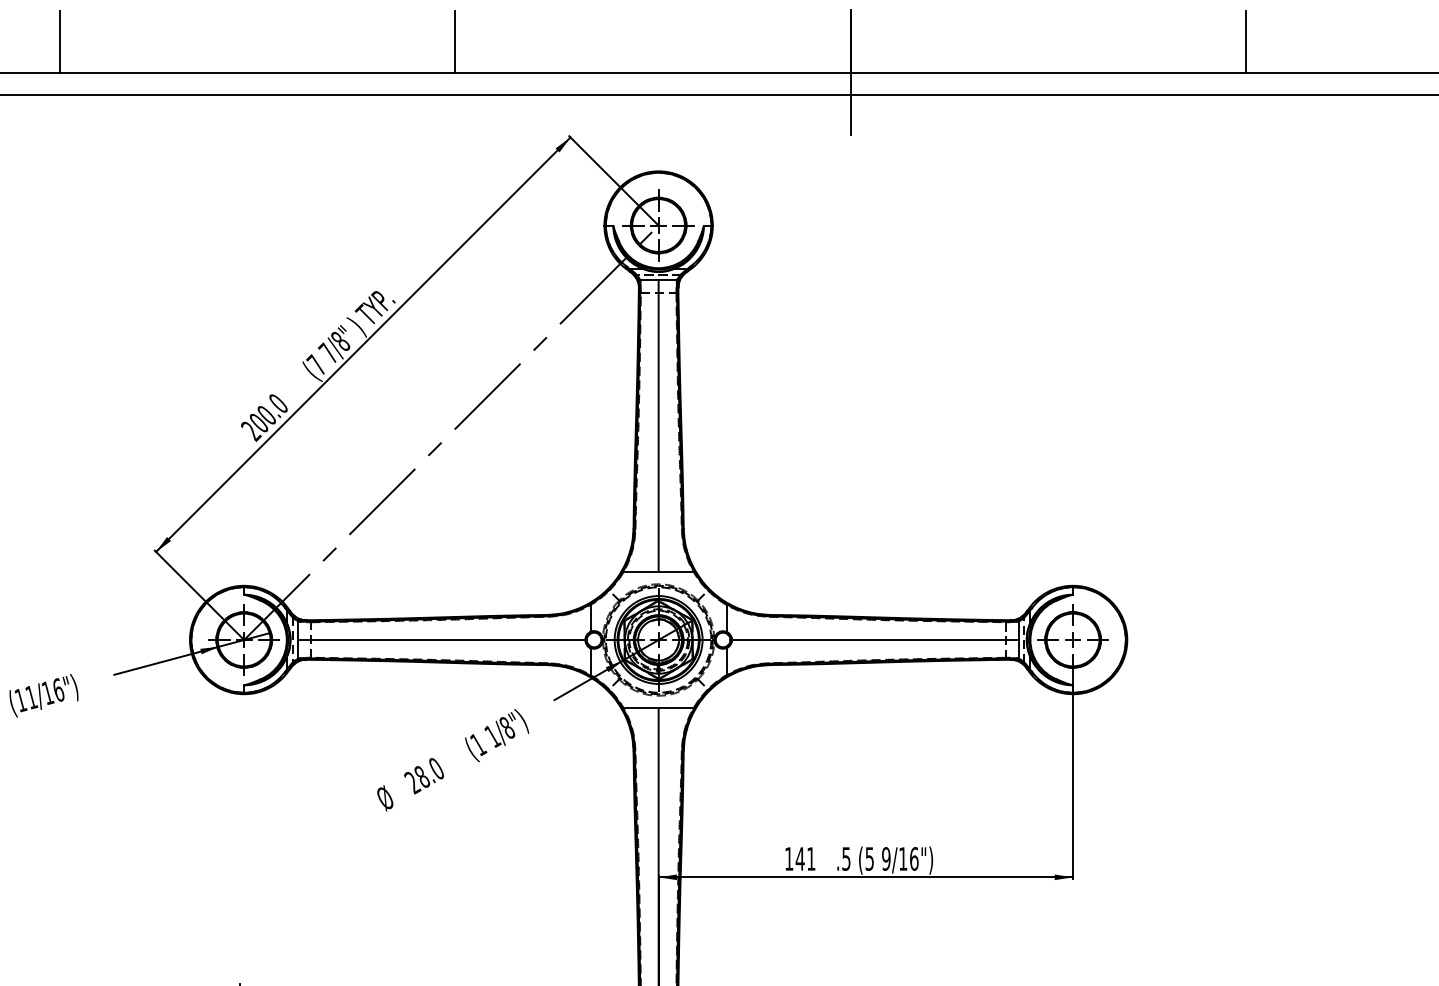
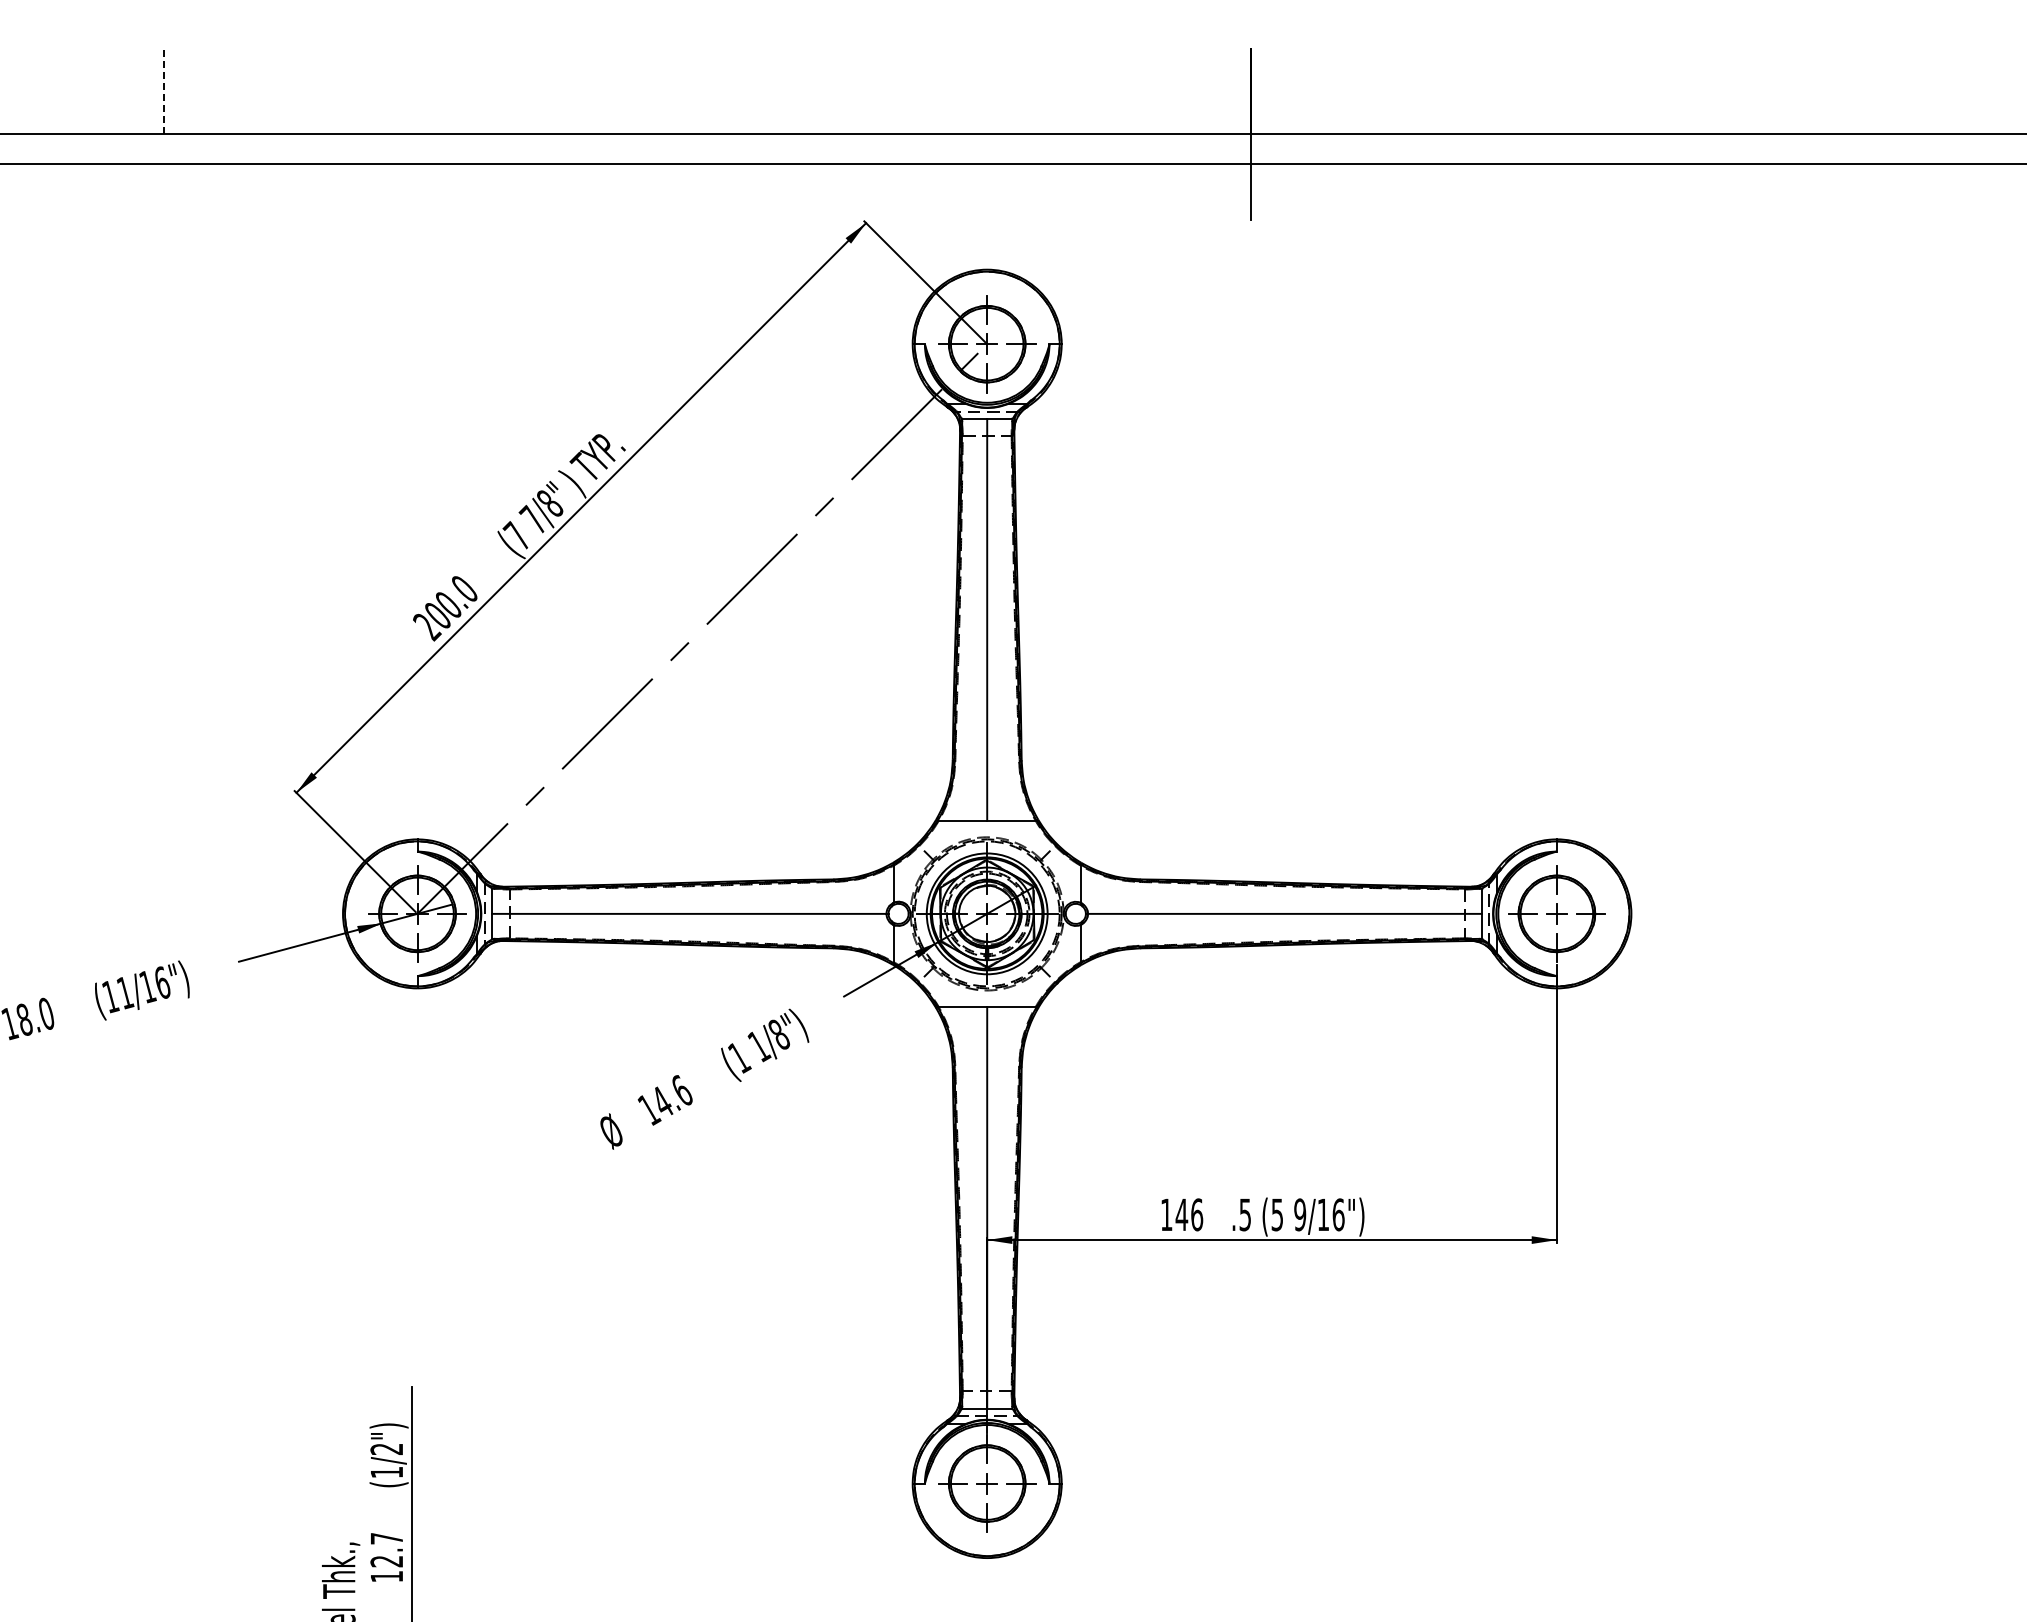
line: (60, 41) -> (164, 91), solid -> dashed
line: (455, 41) -> (707, 91), removed
line: (1245, 41) -> (1794, 91), removed
text: (423, 775) -> (664, 1100), 28.0 -> 14.6
text: (811, 858) -> (1197, 1214), 141 -> 146

